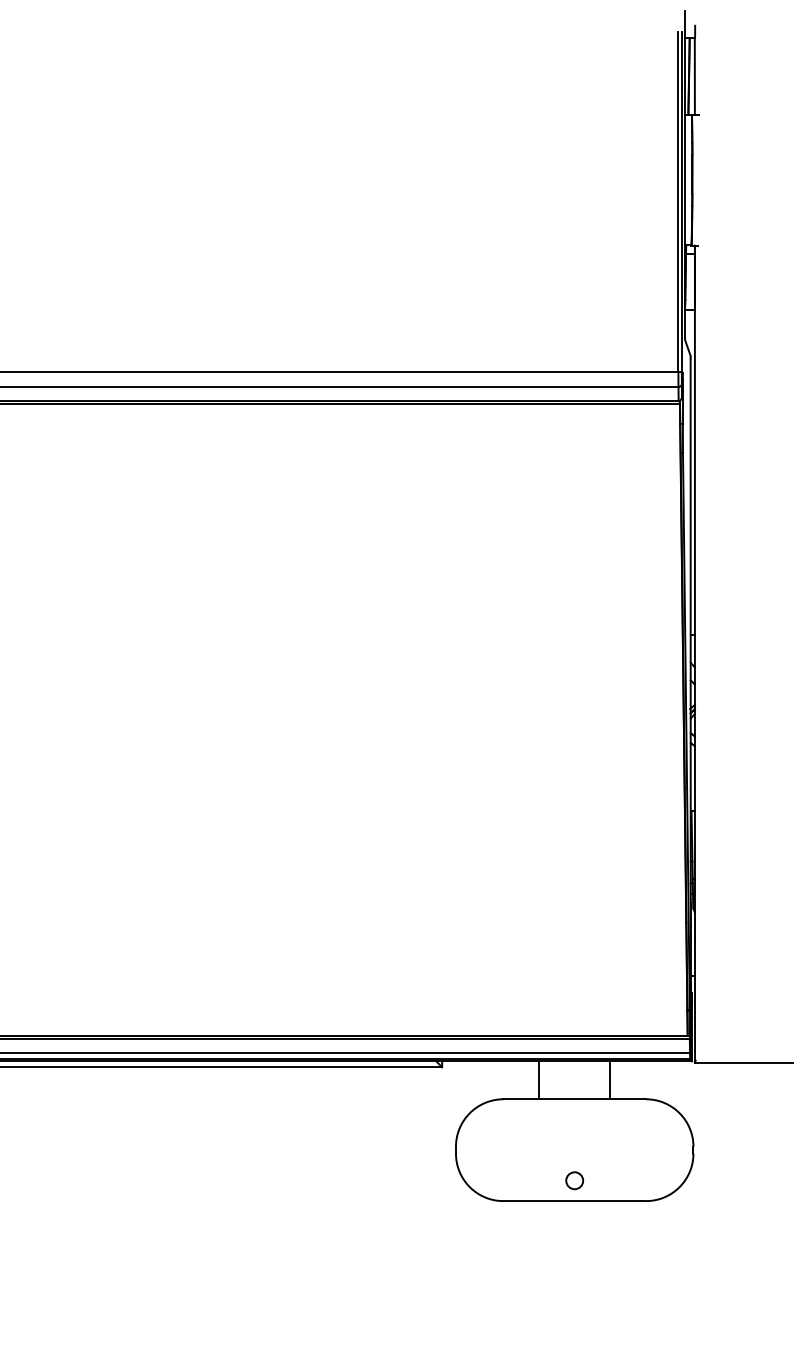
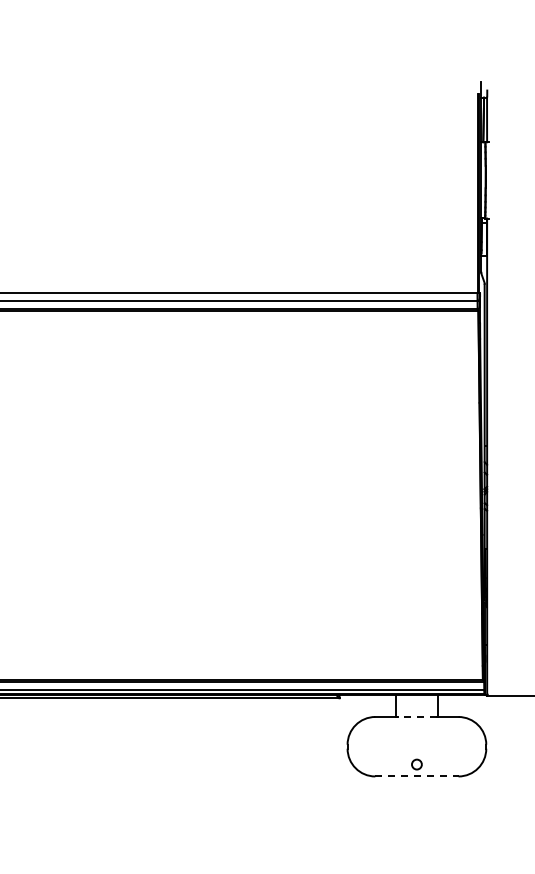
line: (573, 1100) -> (416, 717), solid -> dashed
line: (573, 1201) -> (416, 776), solid -> dashed

